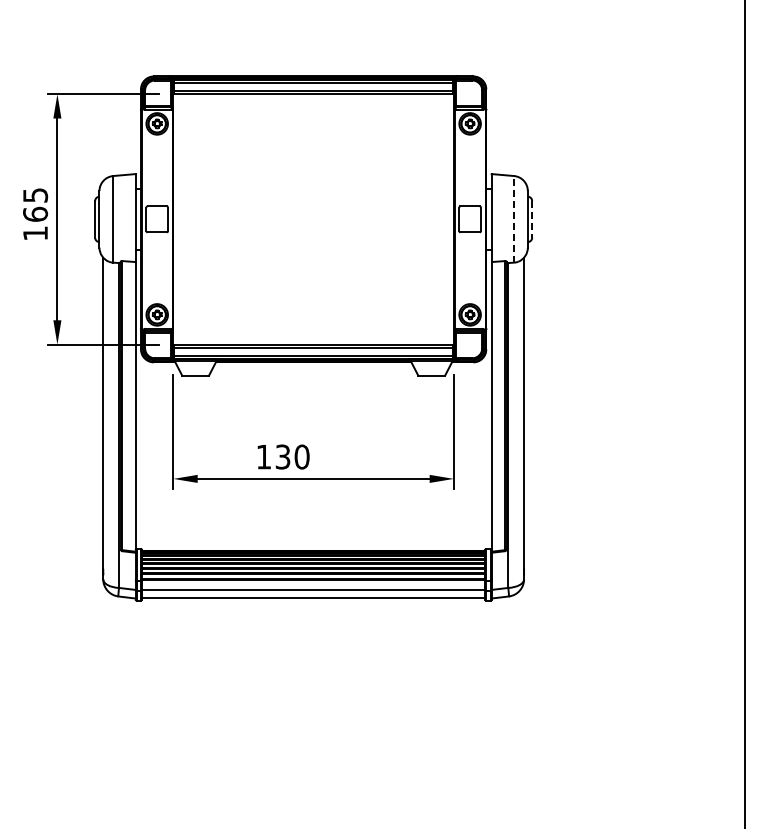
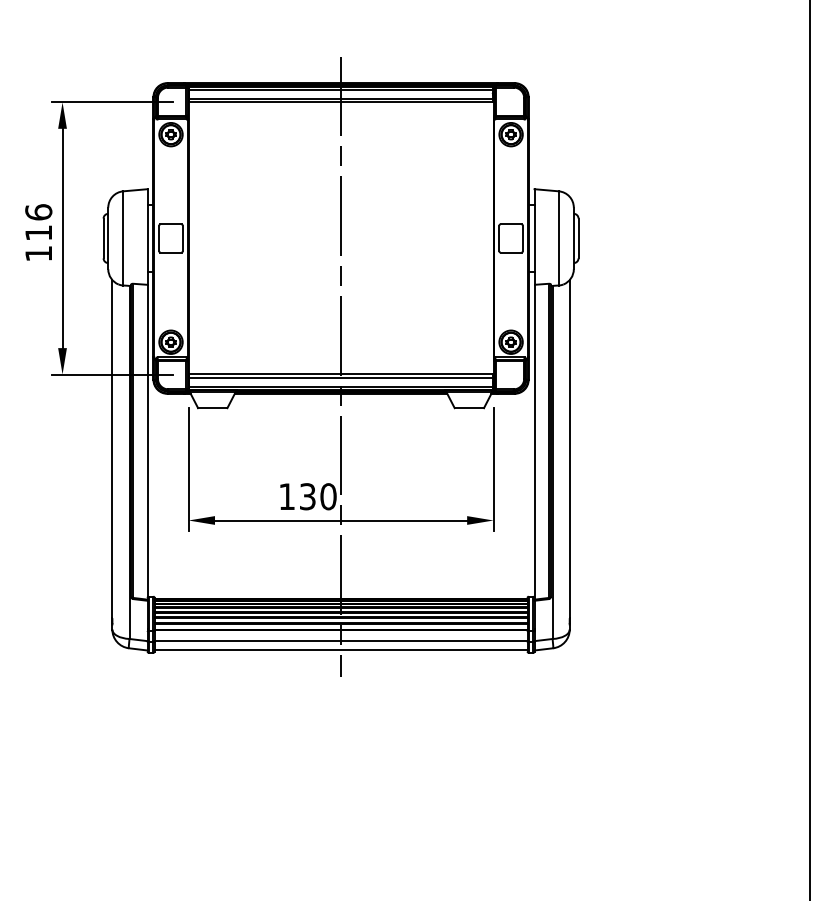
text: (35, 204) -> (38, 222), 165 -> 116
line: (514, 218) -> (559, 237), dashed -> solid
line: (532, 219) -> (578, 238), dashed -> solid
line: (313, 337) -> (340, 366), added

